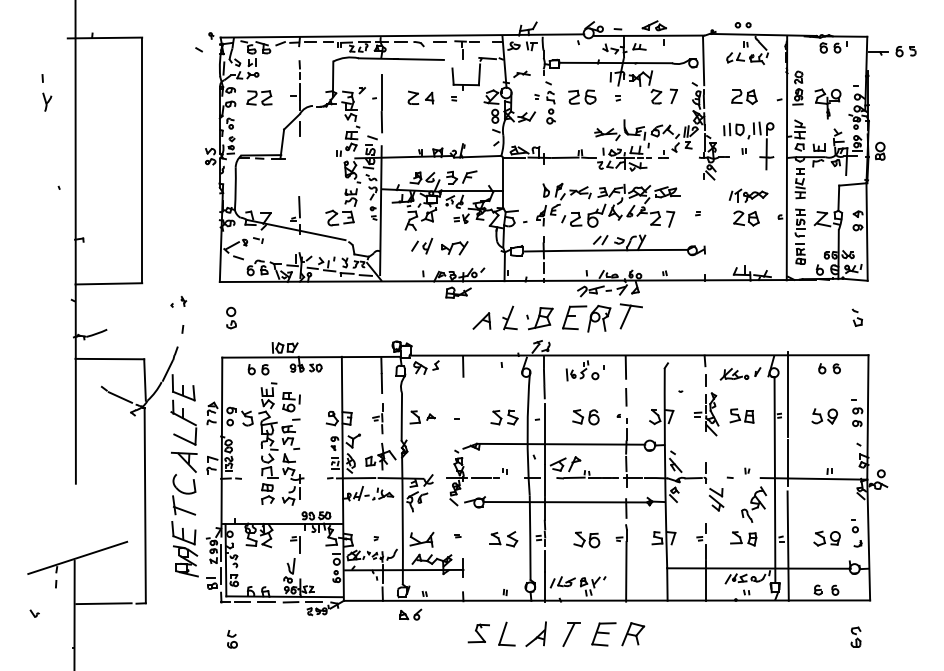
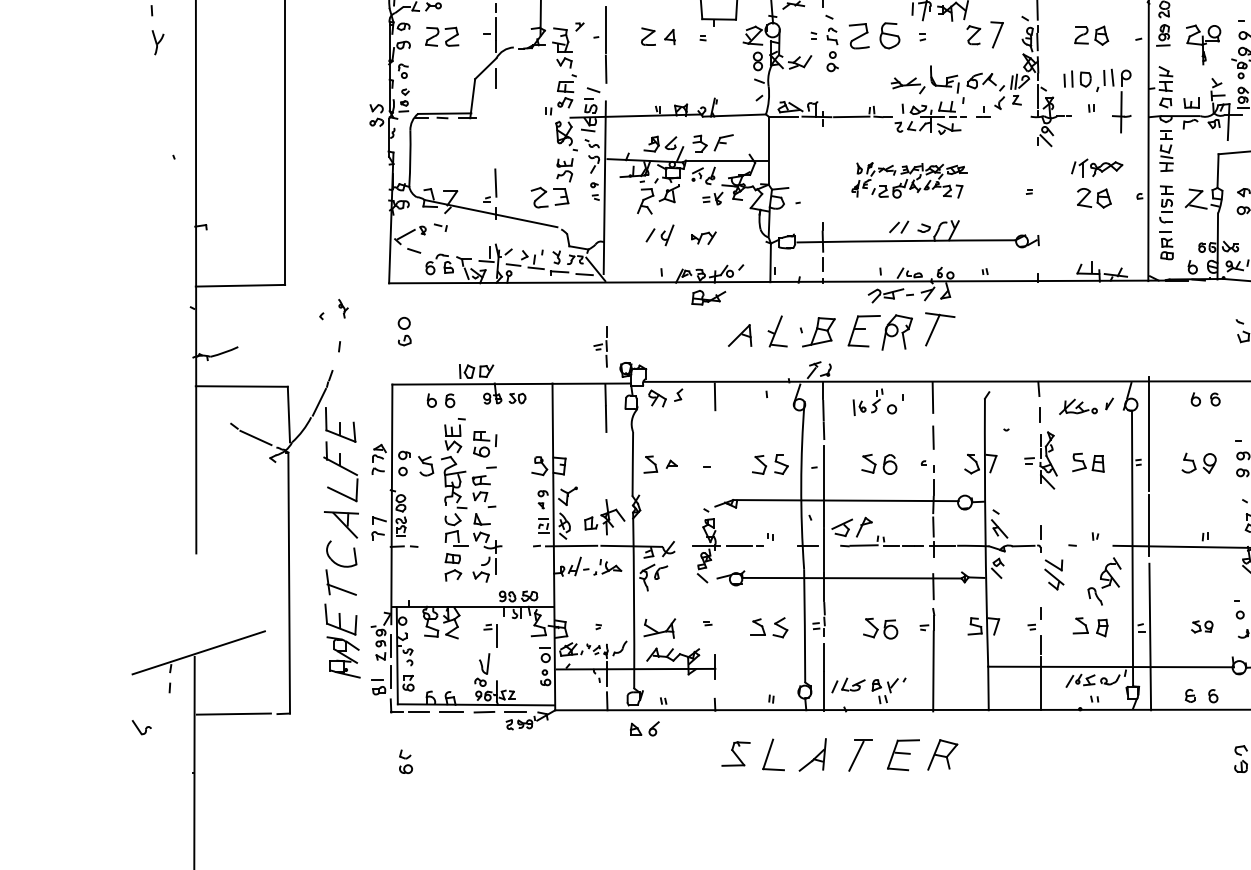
part: (673, 95) -> (996, 33), size x1.4
part: (582, 96) -> (874, 34), size x1.4
part: (608, 204) -> (909, 179), size x0.6
part: (454, 248) -> (703, 238), size x0.7
part: (178, 301) -> (333, 309), size x1.4
part: (377, 418) -> (600, 346), moved
part: (826, 538) -> (1201, 626), size x0.6
part: (34, 613) -> (140, 727), size x1.6

